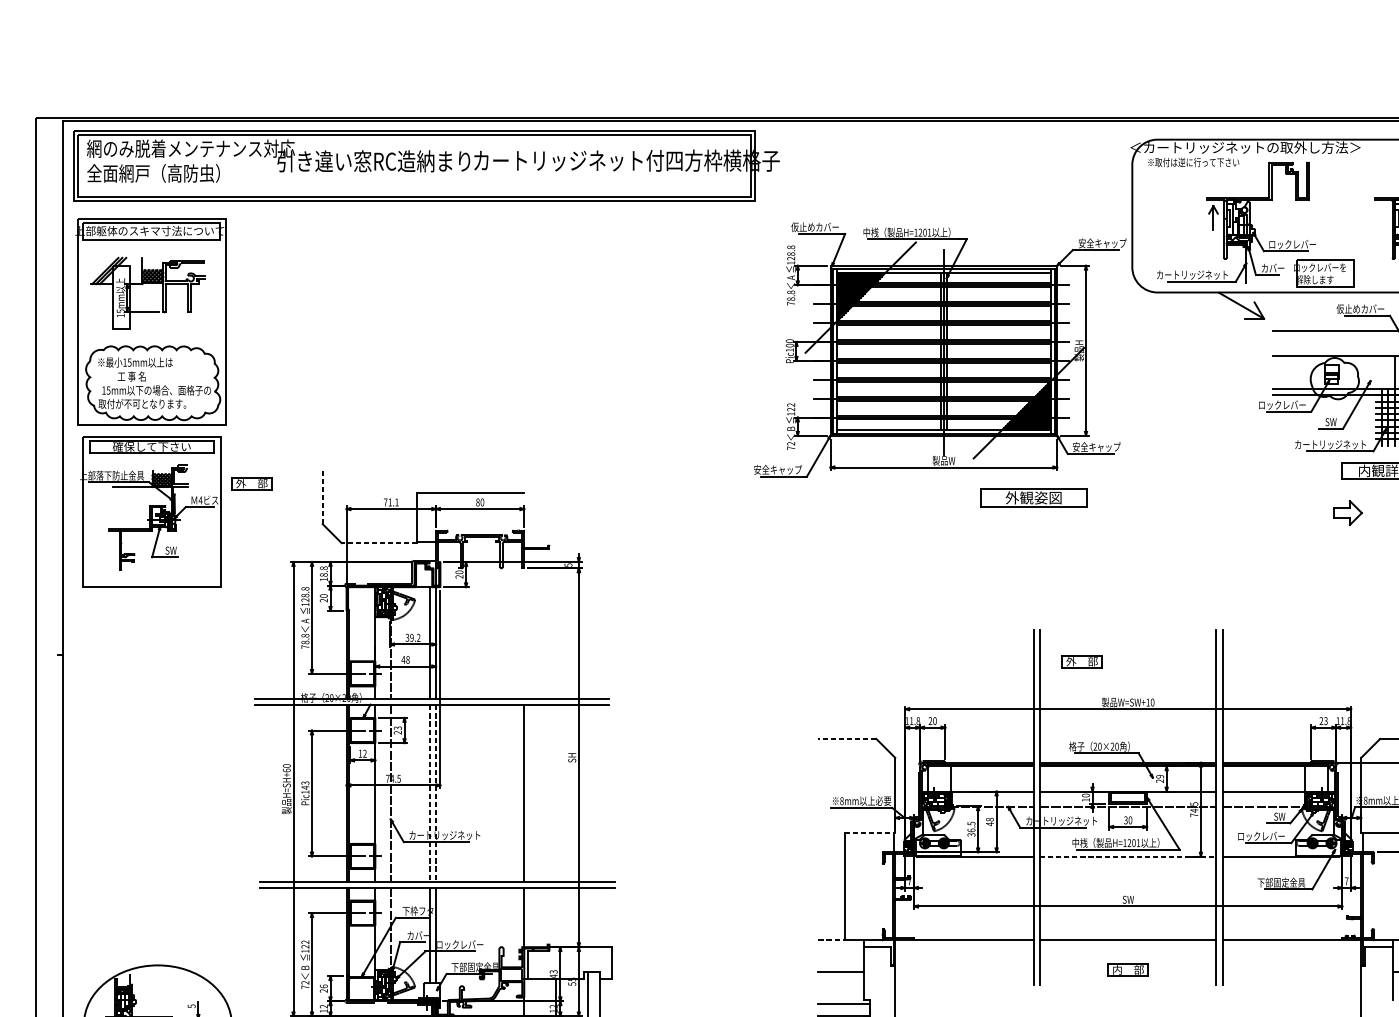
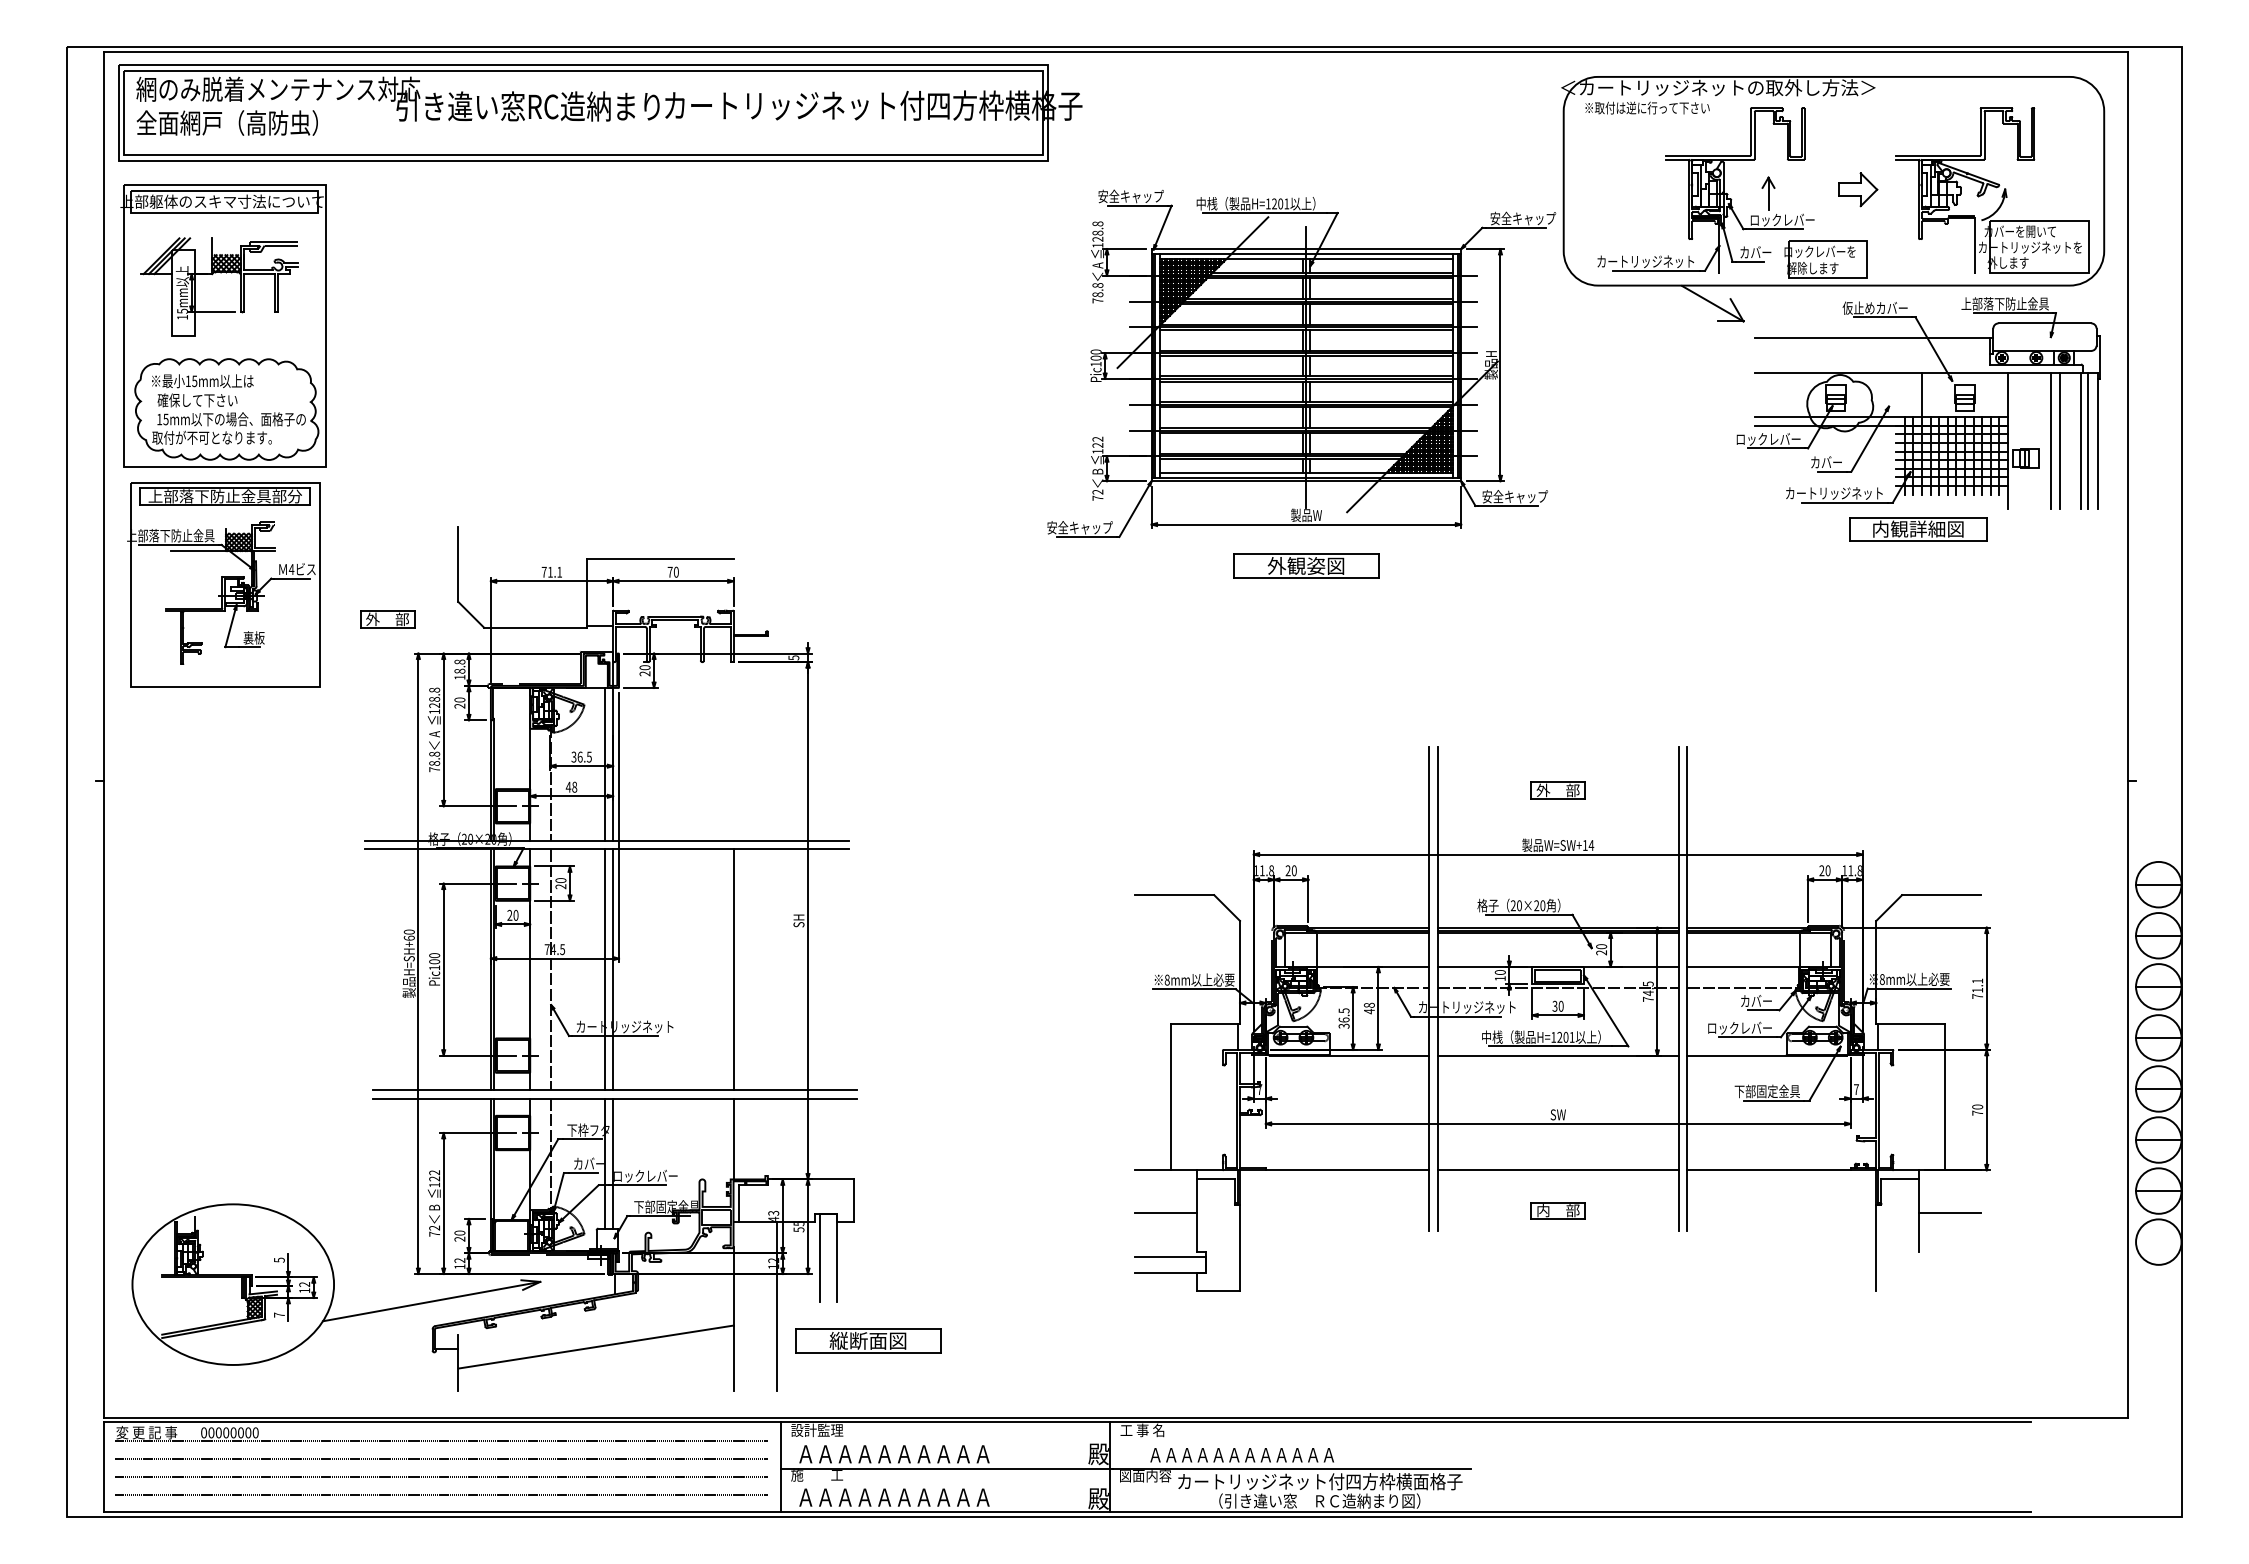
part: (1213, 217) -> (1768, 193), moved
text: (815, 227) -> (1130, 196), 仮止めカバー -> 安全キャップ
text: (131, 376) -> (197, 400), 工 事 名 -> 確保して下さい
text: (1324, 422) -> (1826, 462), SW -> カバー
text: (151, 446) -> (224, 496), 確保して下さい -> 上部落下防止金具部分
part: (251, 483) -> (387, 619), moved
line: (322, 496) -> (458, 564), dashed -> solid
part: (1034, 497) -> (1306, 565), moved
text: (477, 501) -> (669, 571), 80 -> 70
part: (1348, 512) -> (1858, 189), moved
line: (379, 542) -> (535, 627), dashed -> solid
text: (172, 550) -> (253, 637), SW -> 裏板
text: (415, 637) -> (584, 756), 39.2 -> 36.5
part: (1081, 661) -> (1557, 790), moved
text: (1152, 702) -> (1591, 845), W=SW+10 -> W=SW+14
text: (1325, 720) -> (1827, 870), 23 -> 20
text: (397, 728) -> (560, 880), 23 -> 20
line: (847, 739) -> (1174, 895), dashed -> solid
text: (362, 753) -> (512, 914), 12 -> 20
text: (1159, 776) -> (1601, 946), 29 -> 20
text: (305, 785) -> (434, 958), Pic143 -> Pic100
line: (430, 794) -> (605, 970), dashed -> solid
line: (436, 794) -> (613, 970), dashed -> solid
text: (1273, 816) -> (1756, 1000), SW -> カバー
line: (870, 833) -> (1206, 1024), dashed -> solid
line: (1128, 856) -> (1558, 1055), dashed -> solid
line: (831, 940) -> (1153, 1170), dashed -> solid
text: (323, 986) -> (459, 1232), 26 -> 20

